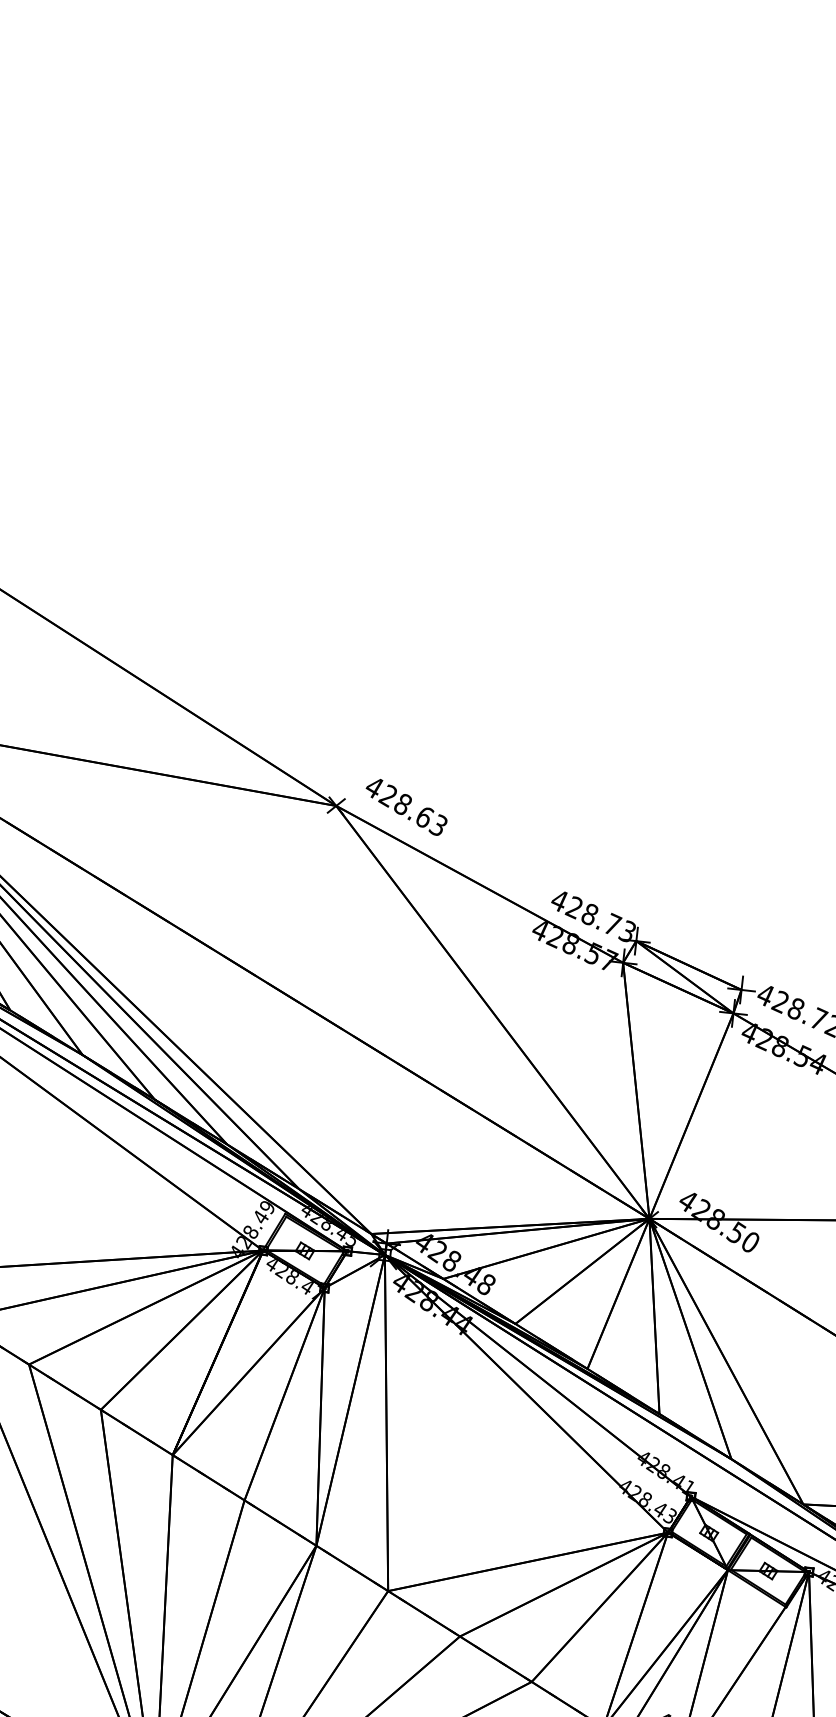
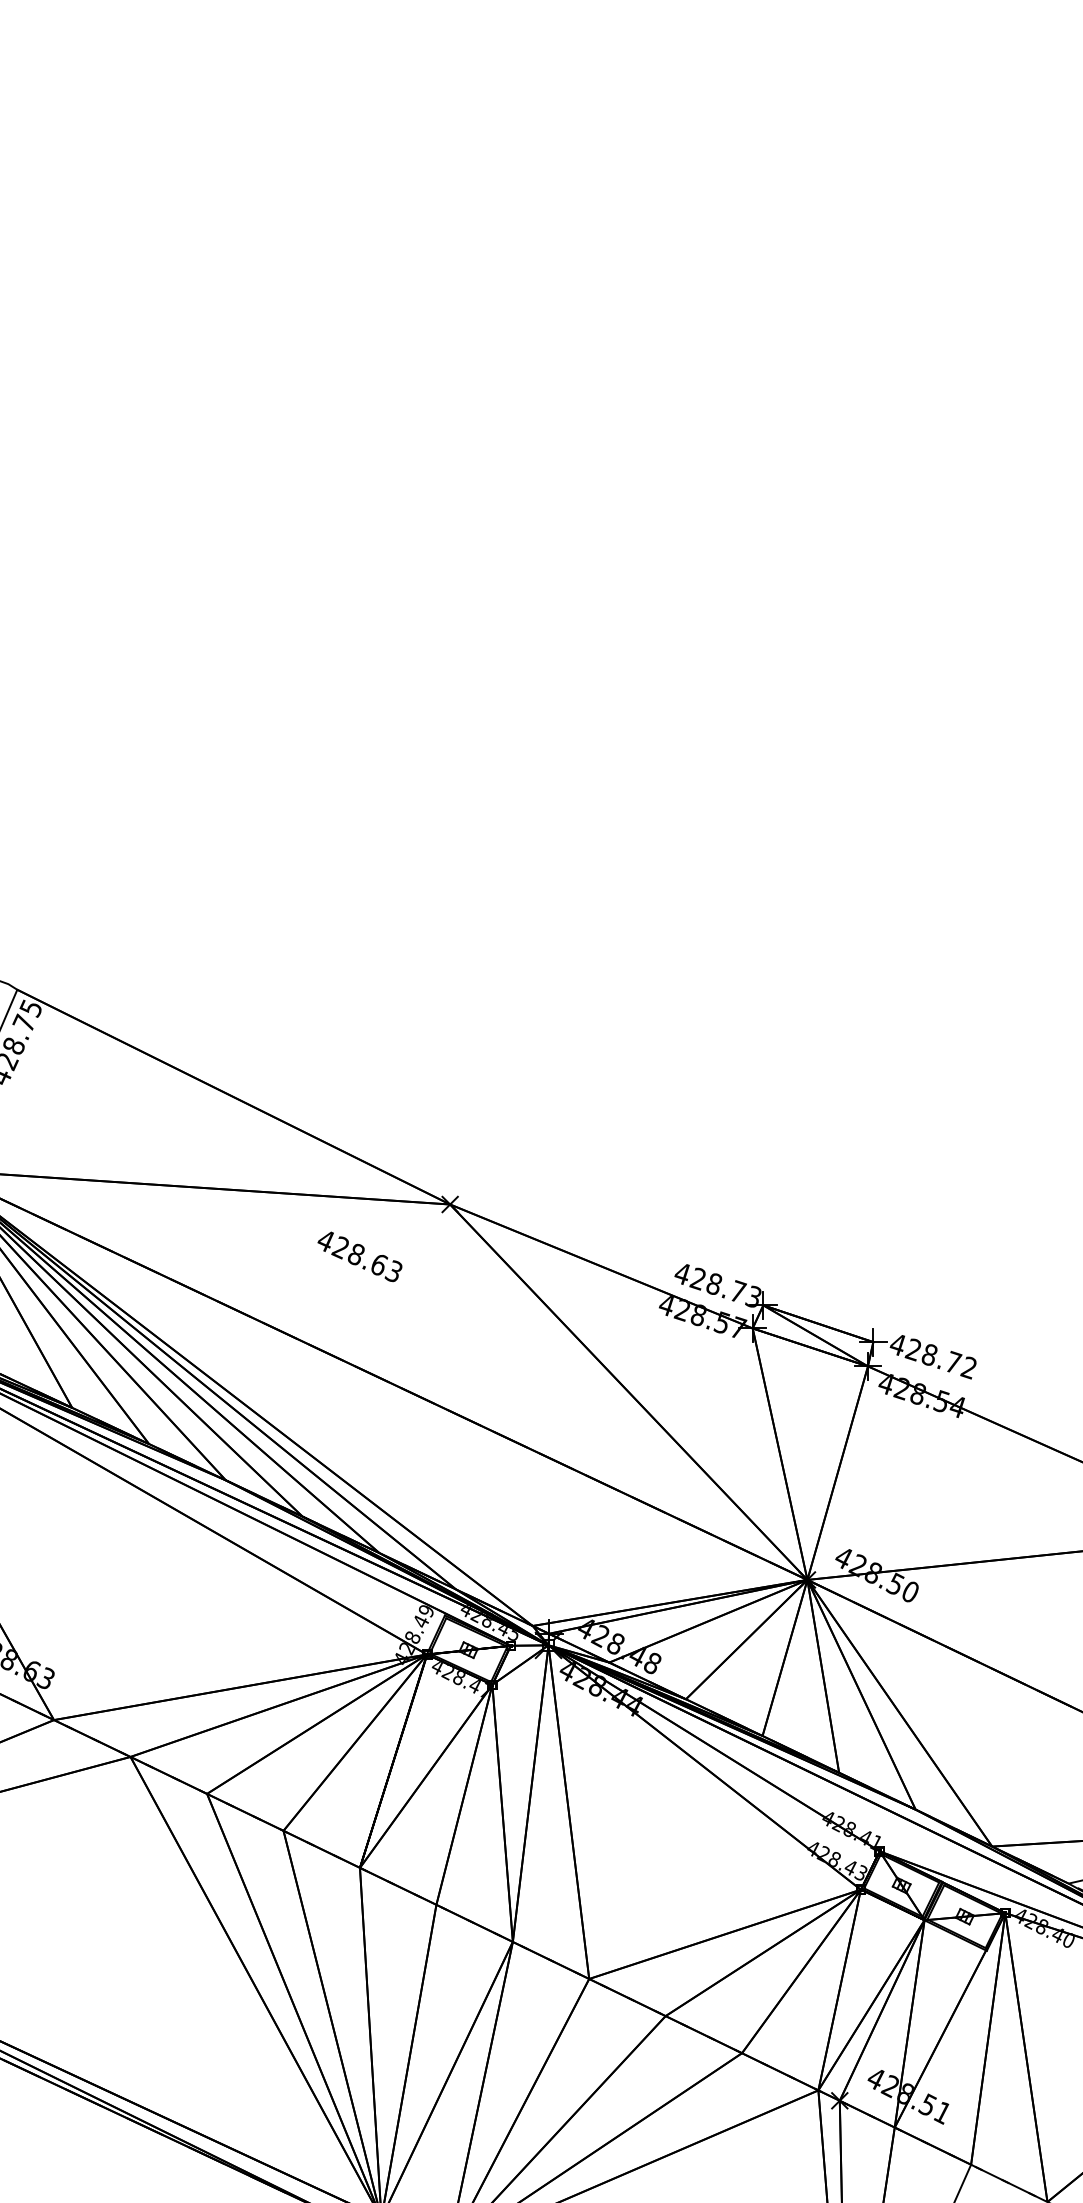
text: (405, 806) -> (359, 1256), moved

